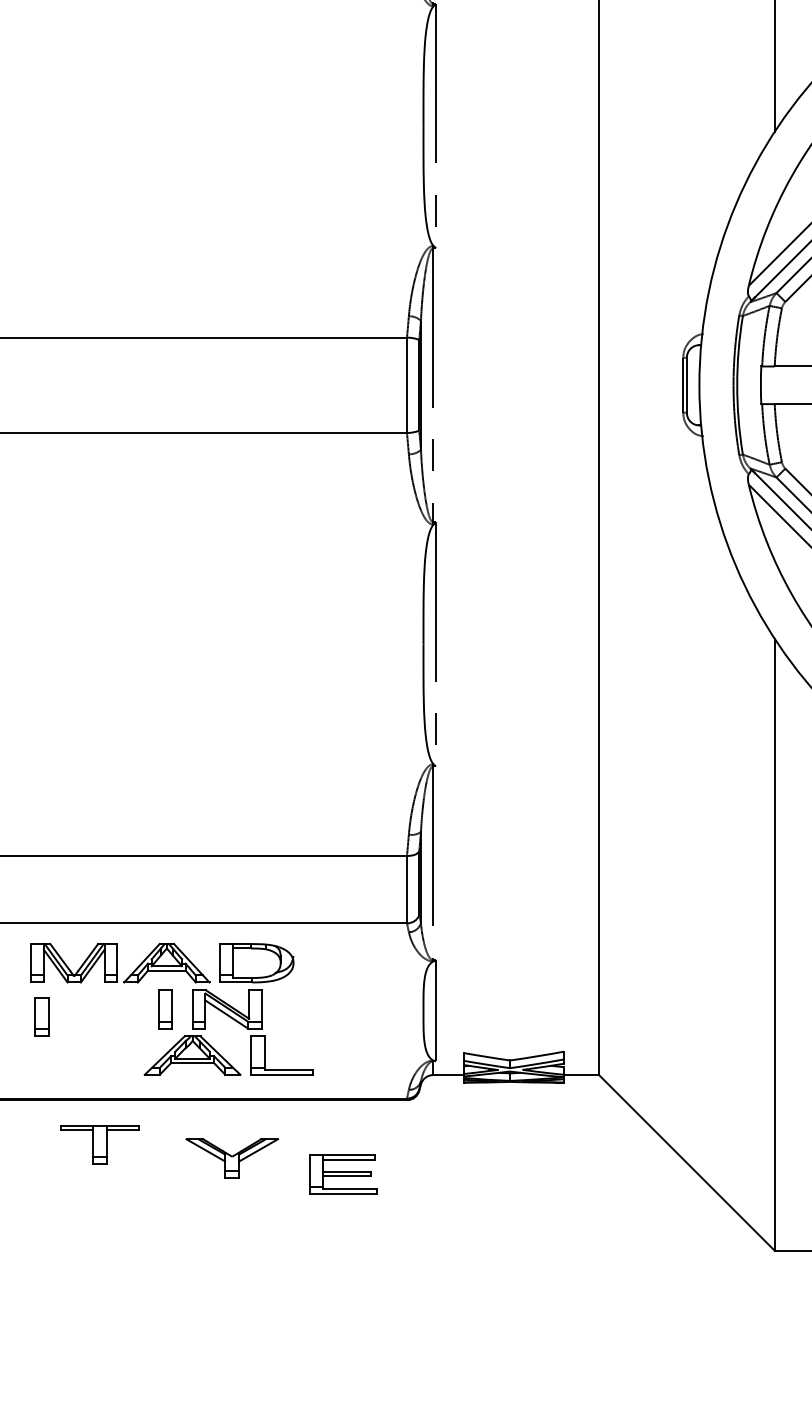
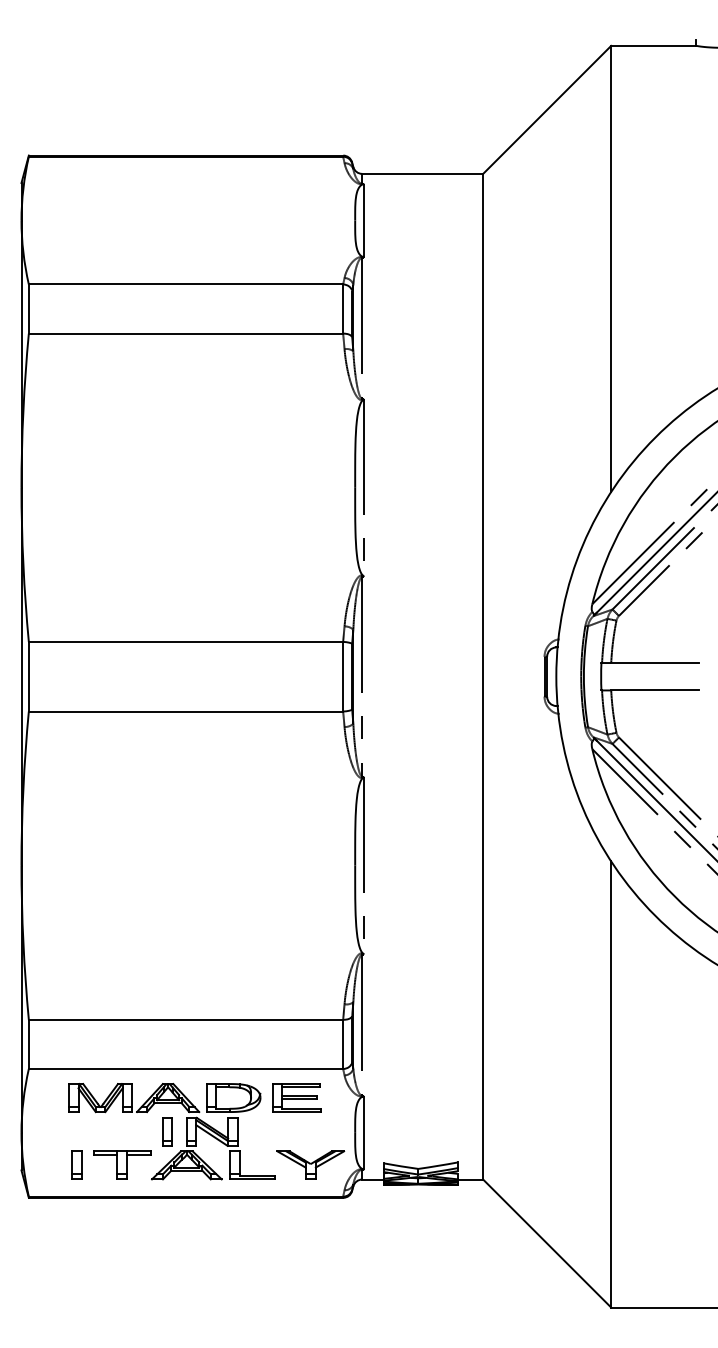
part: (41, 1016) -> (76, 1164), moved
part: (100, 1143) -> (122, 1164), moved
part: (231, 1157) -> (310, 1164), moved
part: (342, 1173) -> (296, 1097), moved

